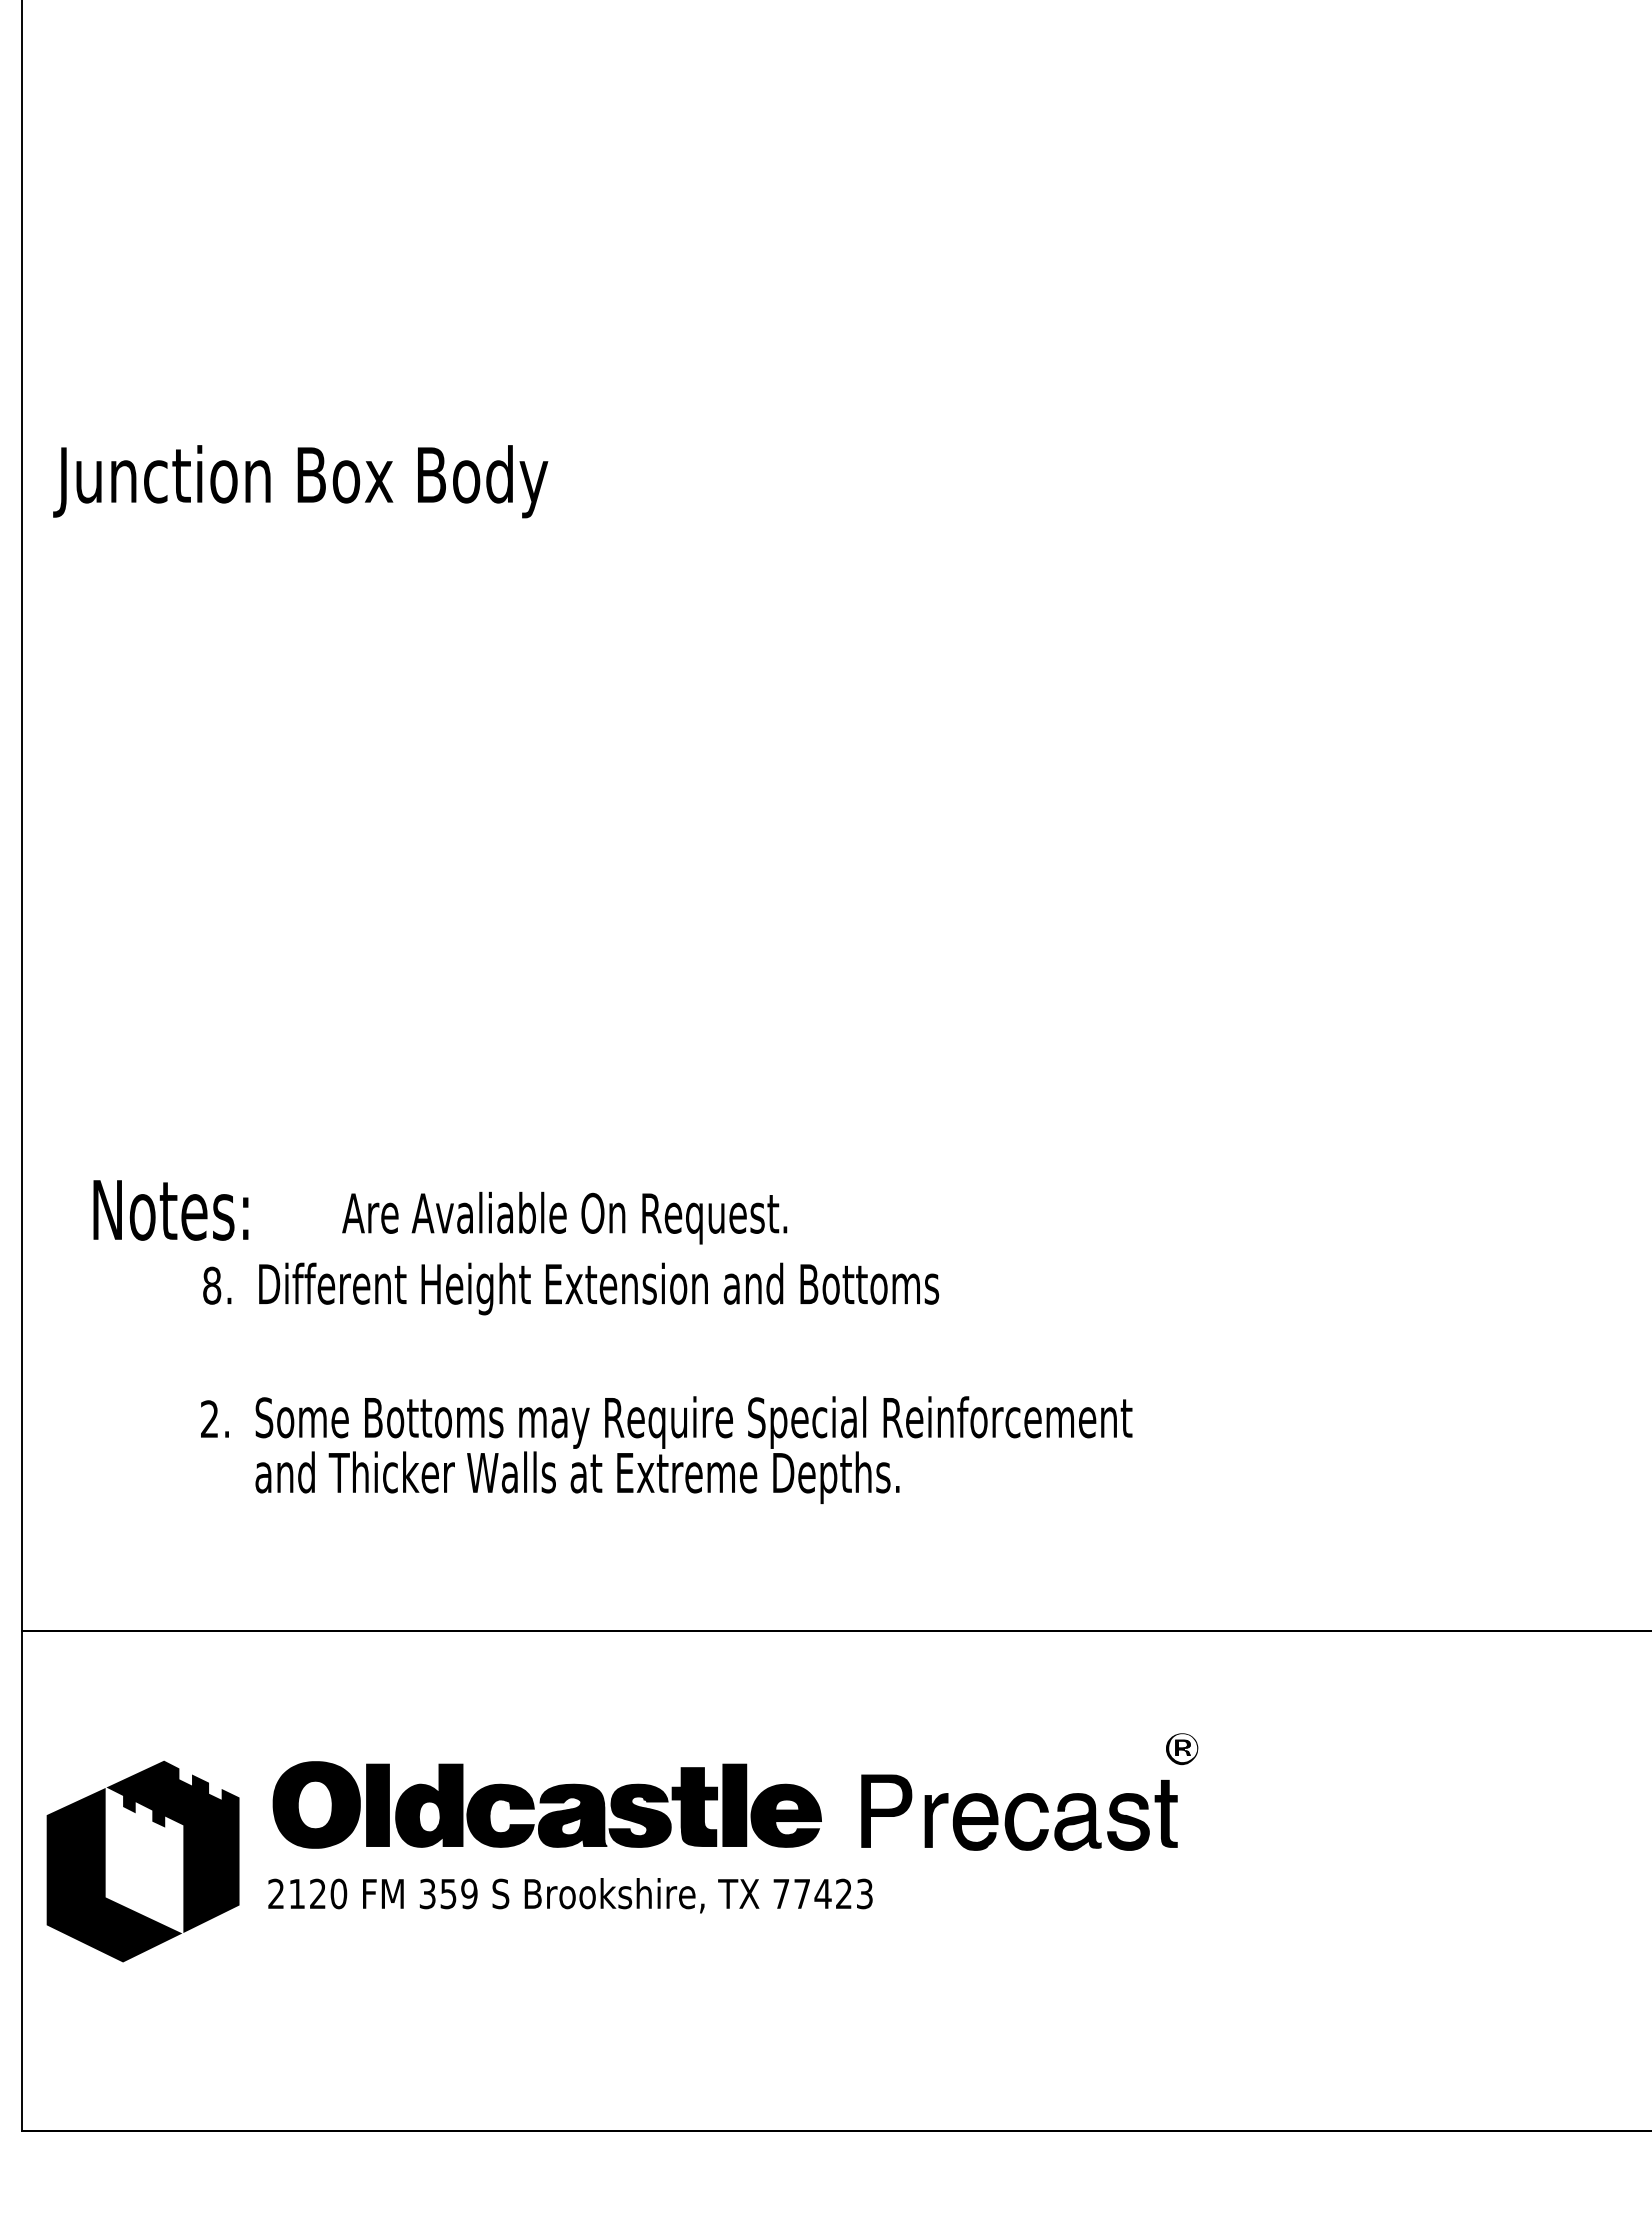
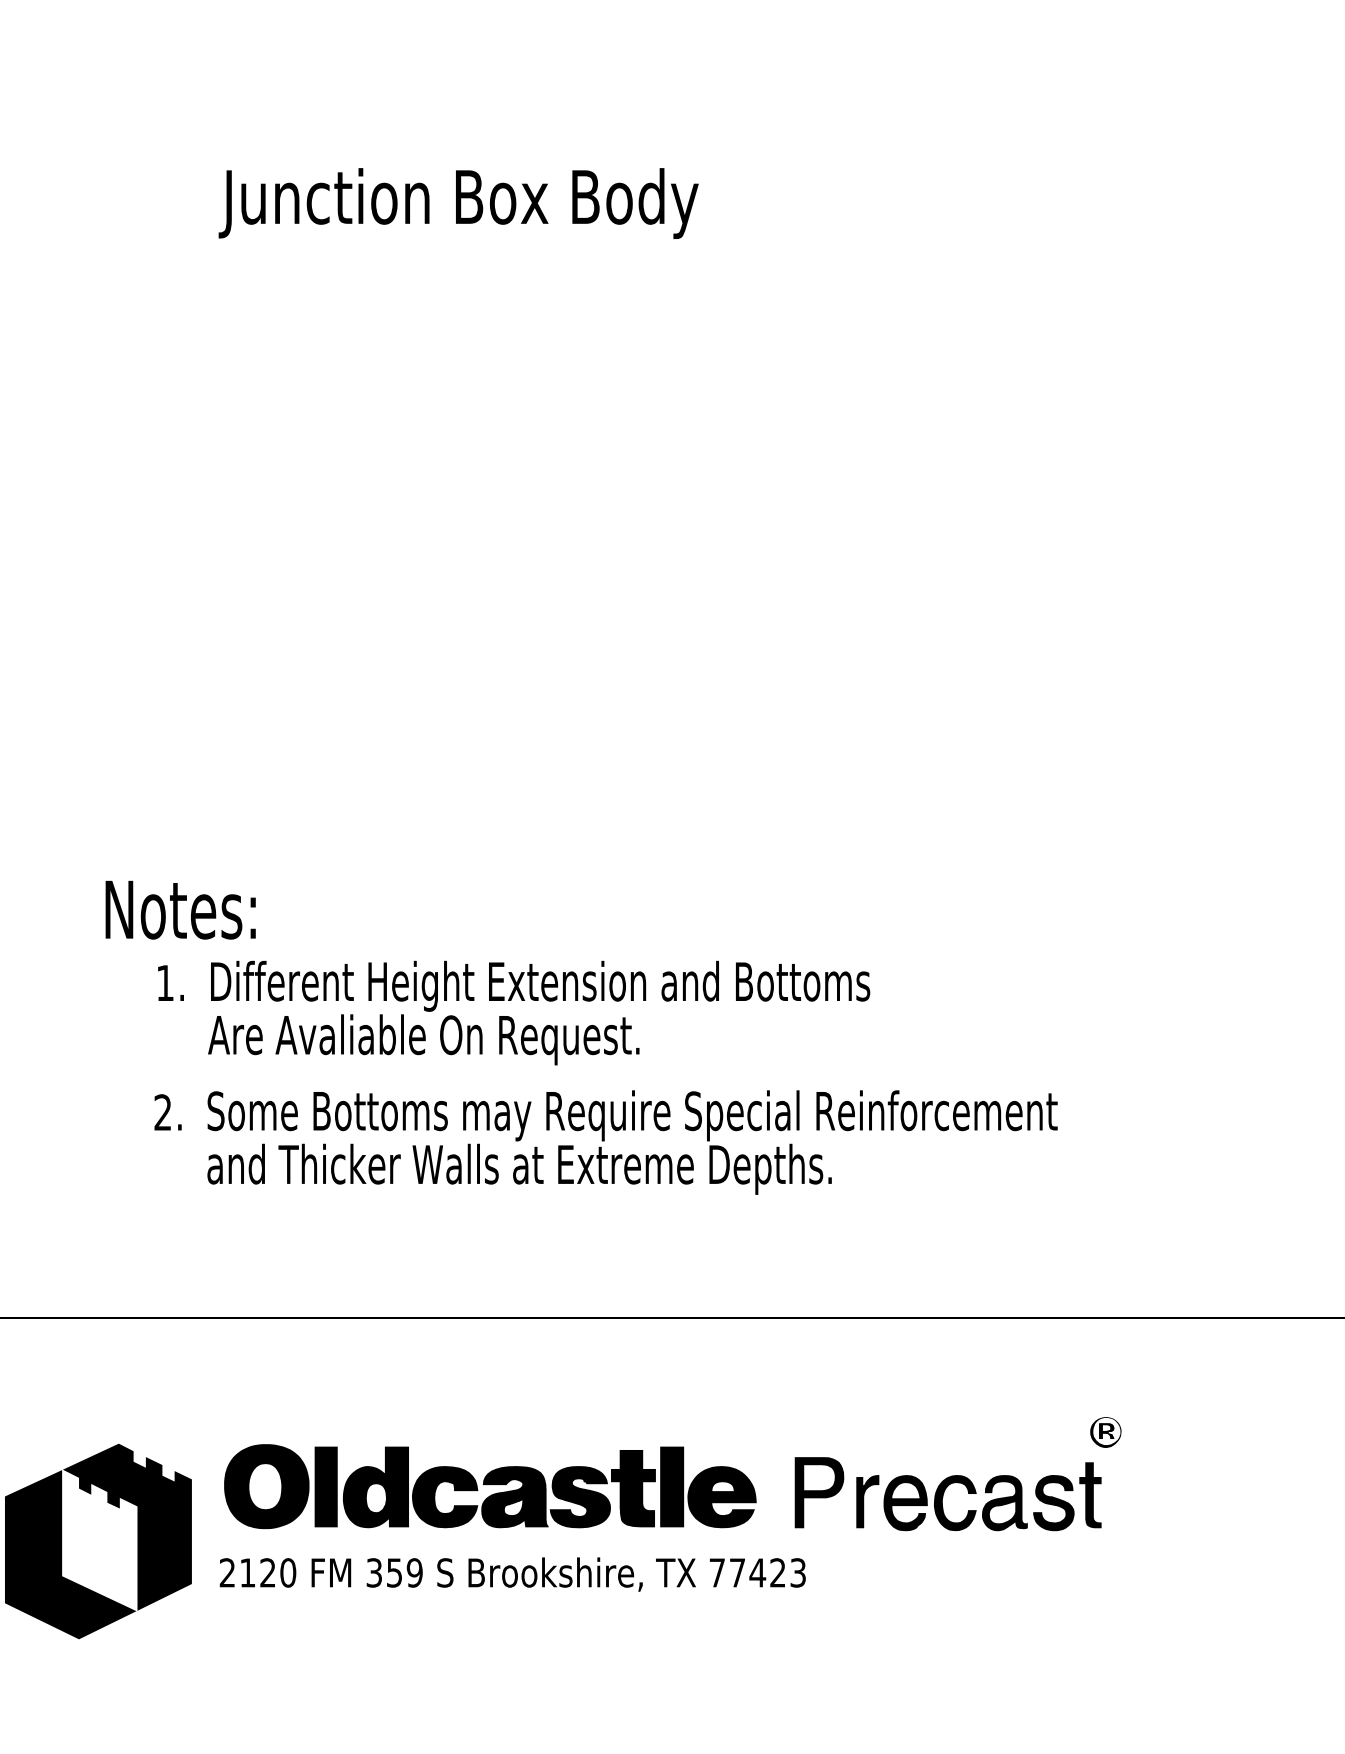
text: (300, 481) -> (458, 203), moved
text: (170, 1210) -> (180, 910), moved
text: (564, 1217) -> (423, 1039), moved
text: (212, 1285) -> (165, 982), 8. -> 1.

